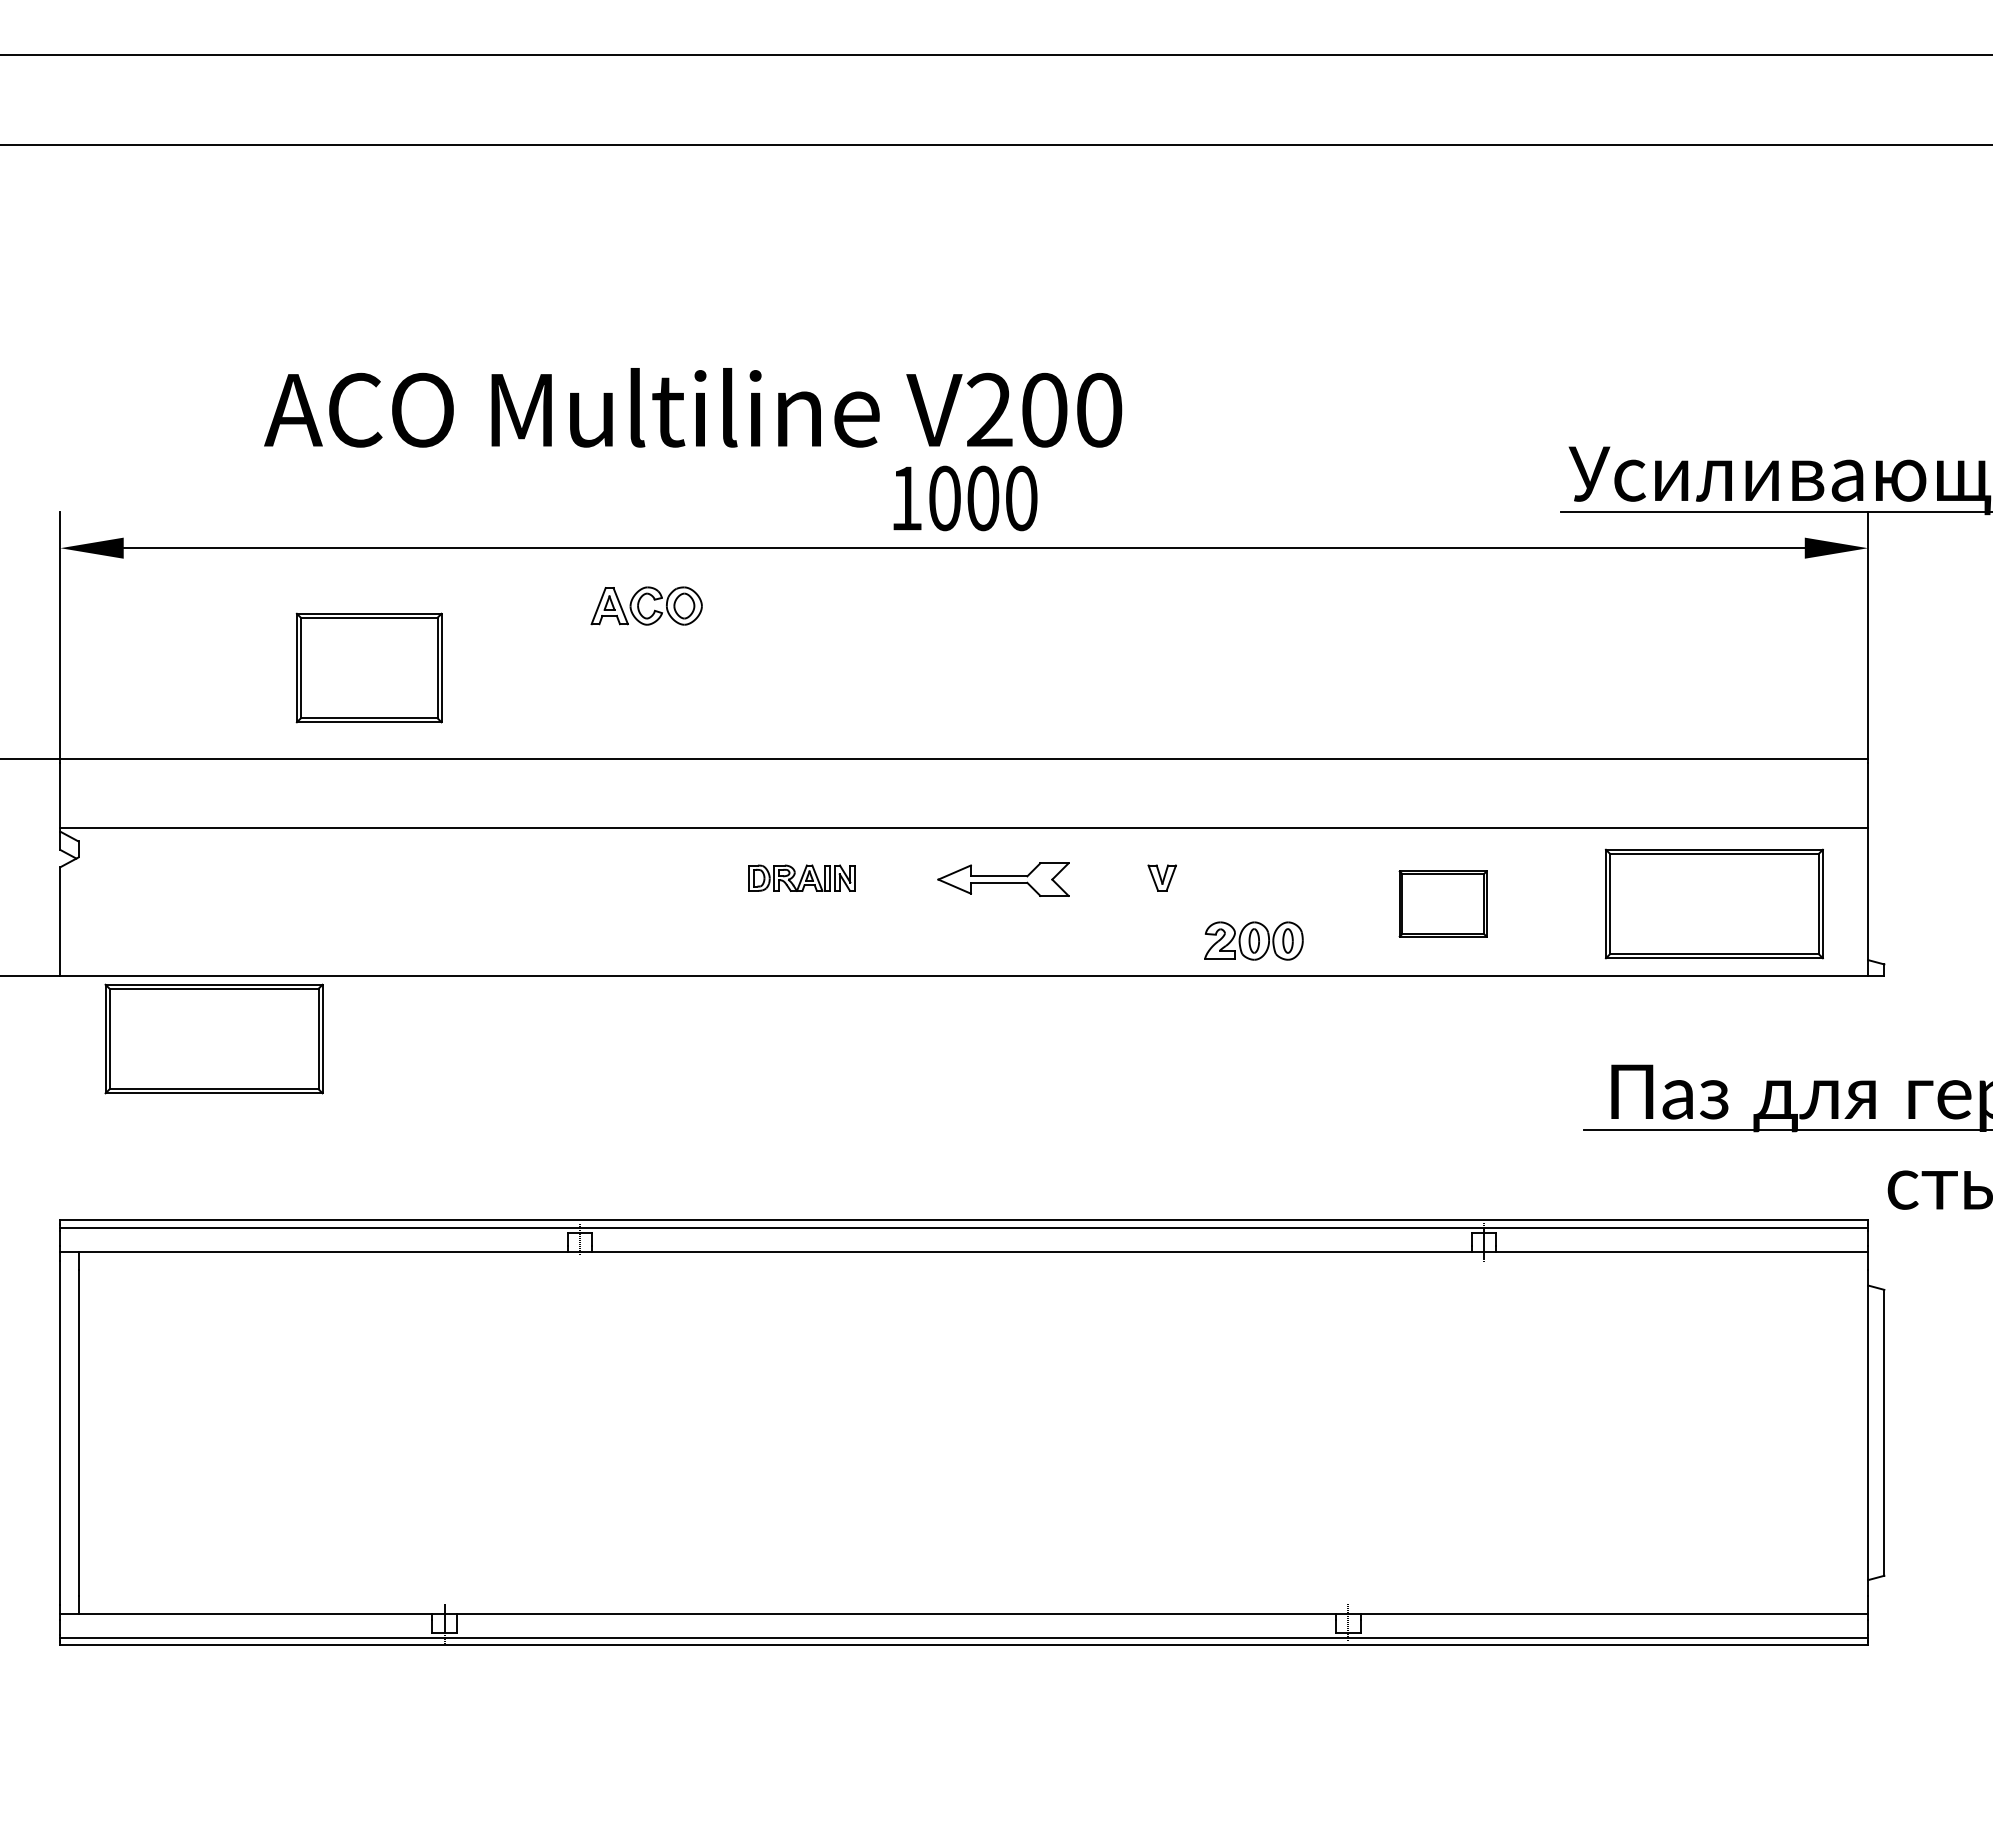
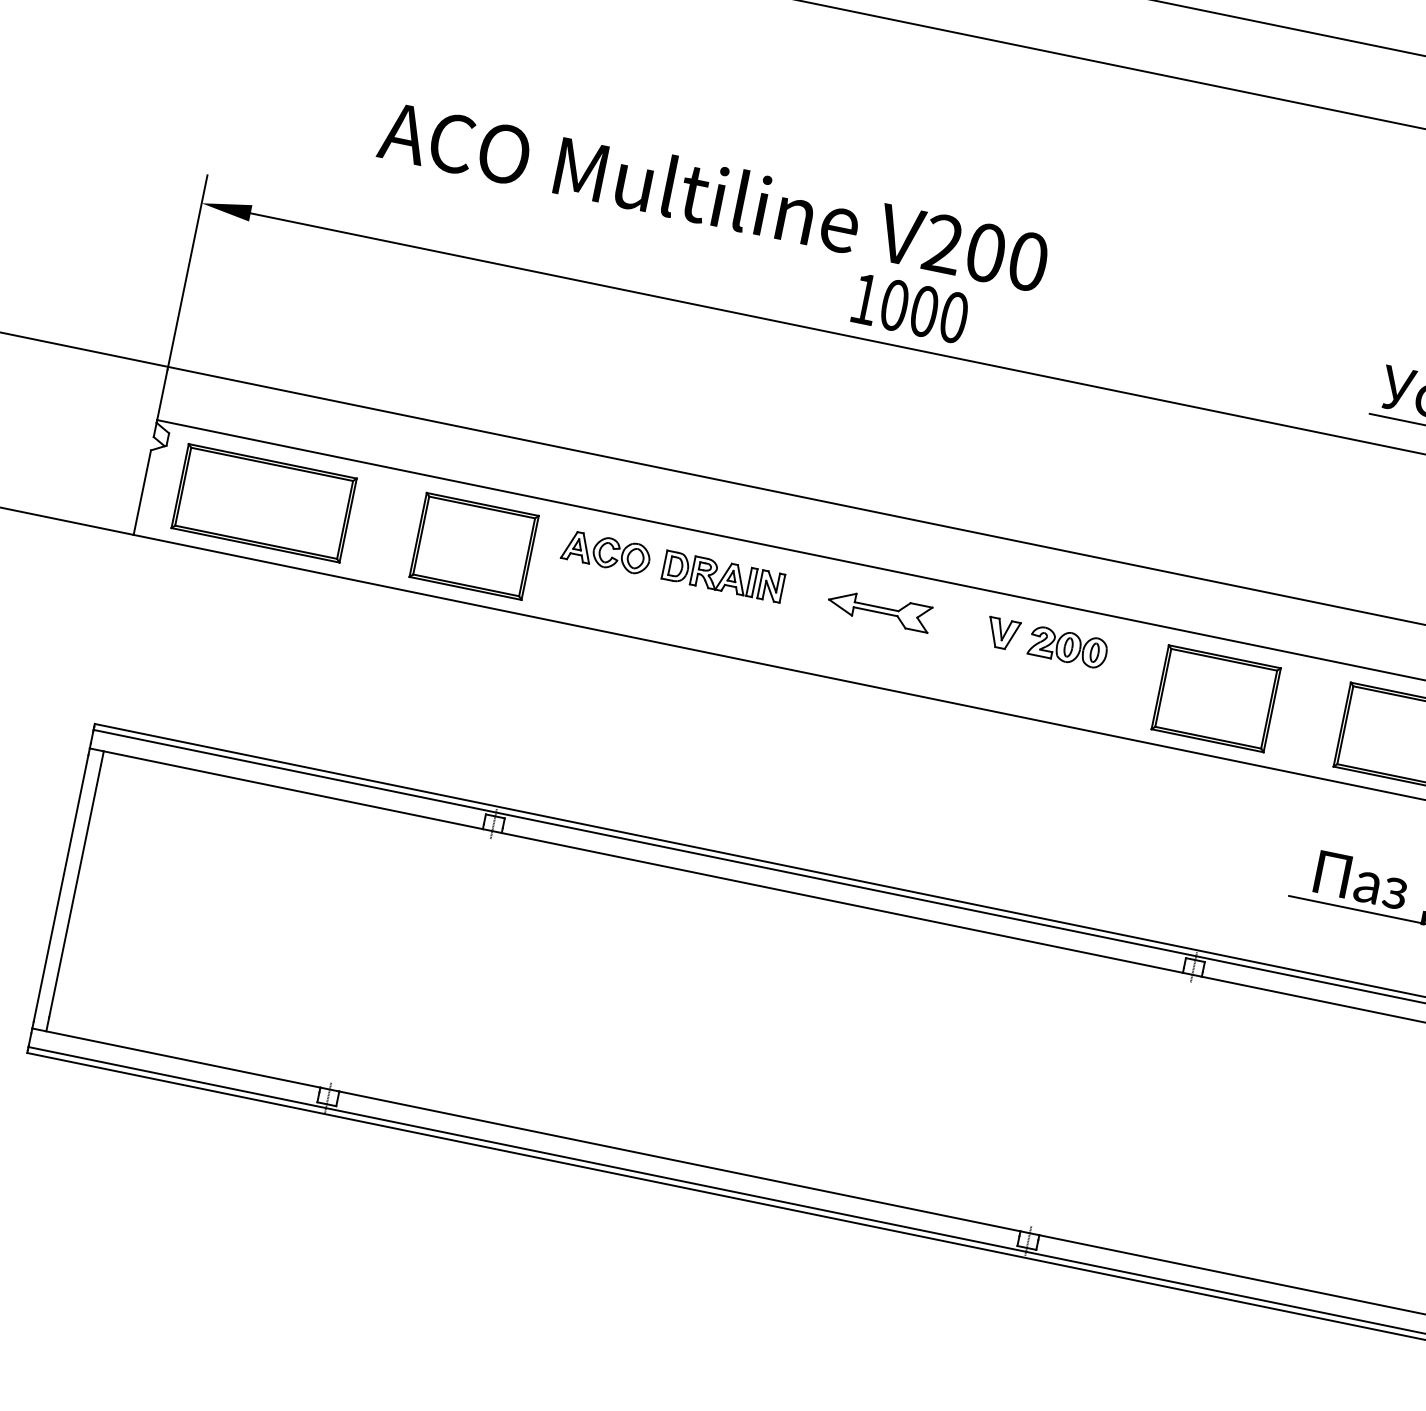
part: (639, 604) -> (601, 550), moved
part: (368, 667) -> (473, 545), moved
part: (801, 878) -> (723, 576), size x1.43
part: (1161, 878) -> (1002, 634), size x1.43
part: (1442, 903) -> (1215, 698), size x1.67
part: (1253, 940) -> (1068, 646), moved
part: (213, 1038) -> (263, 502), moved

